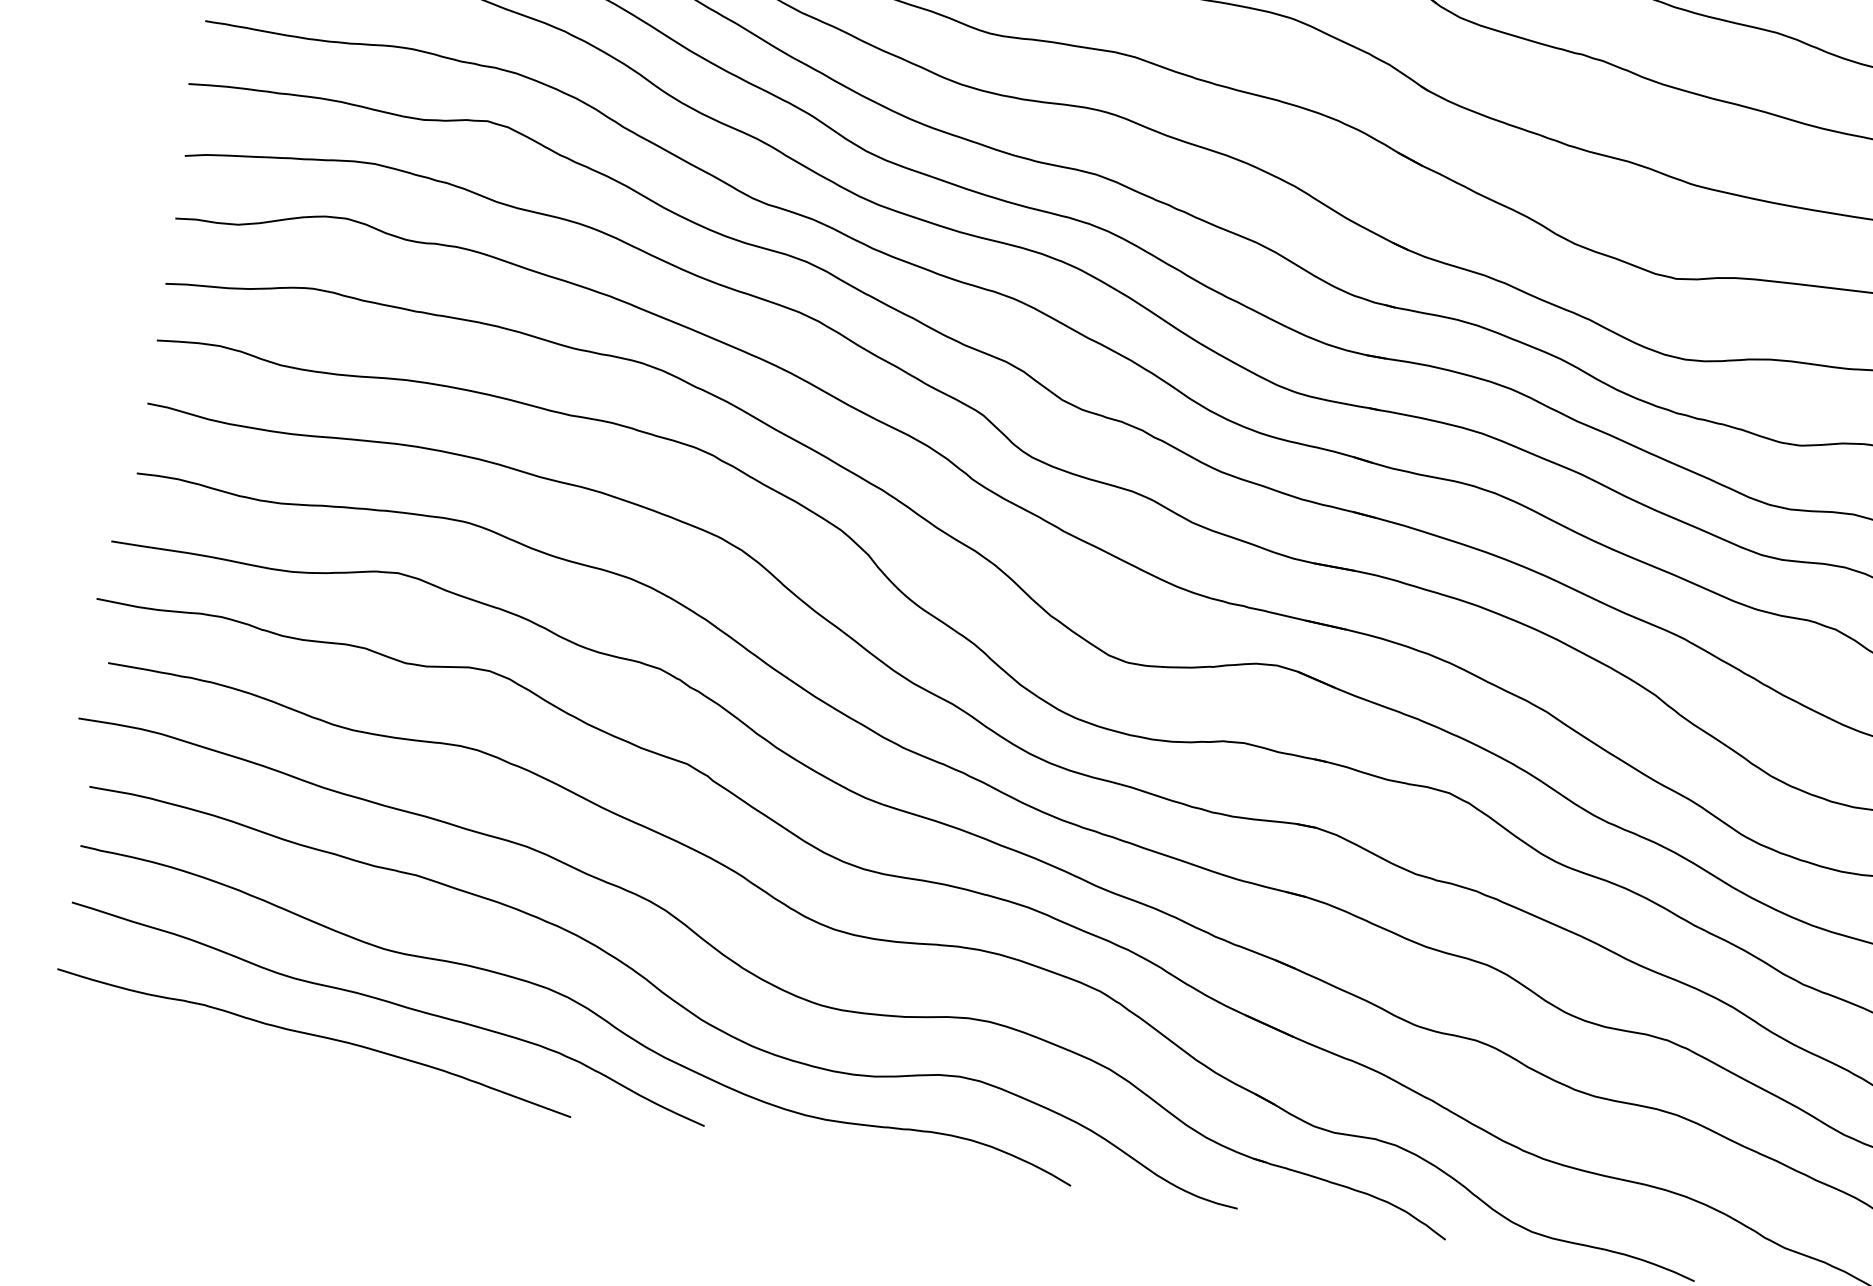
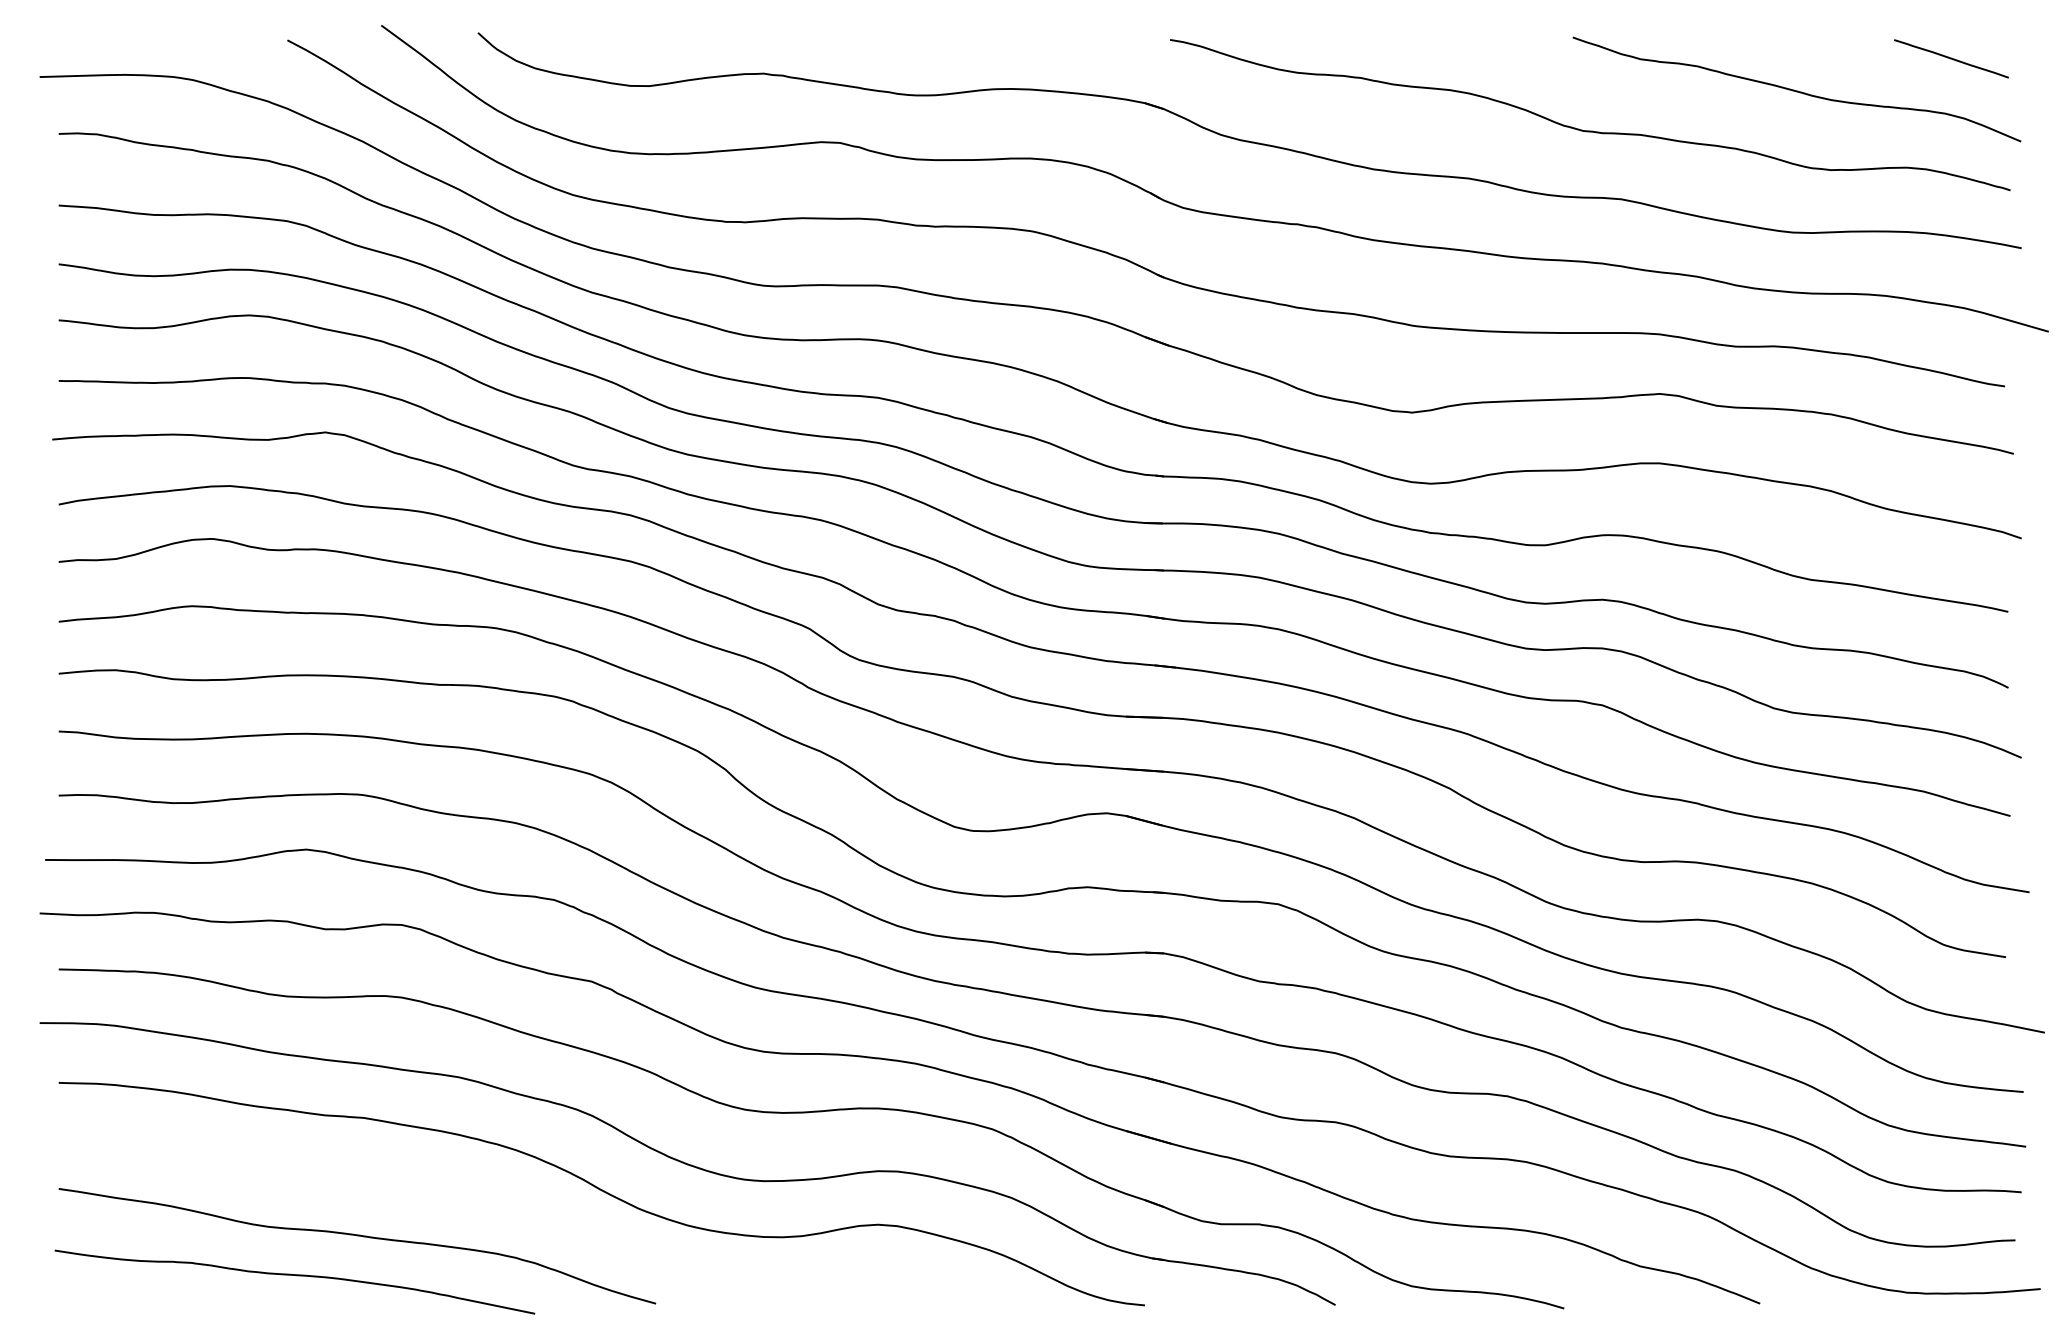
curve: (579, 1005) -> (527, 1212), removed

